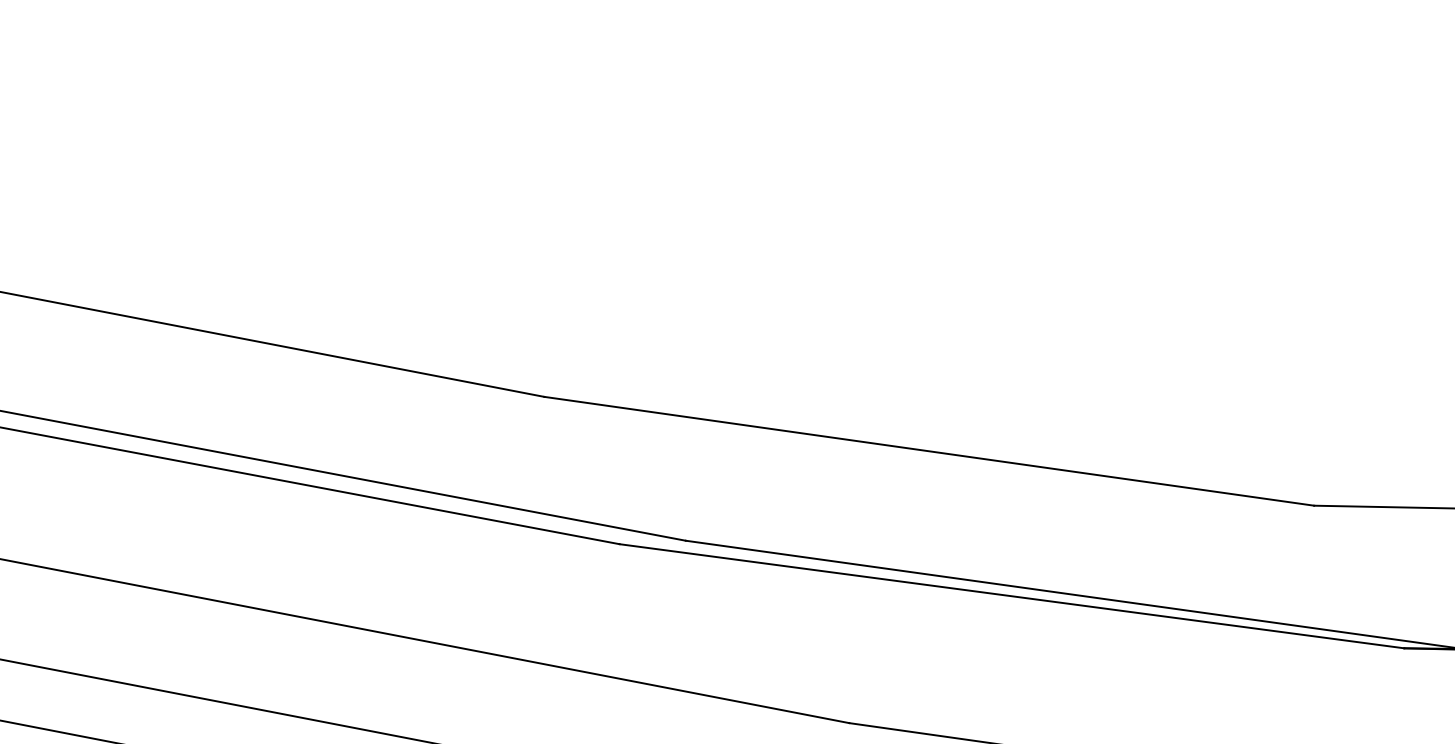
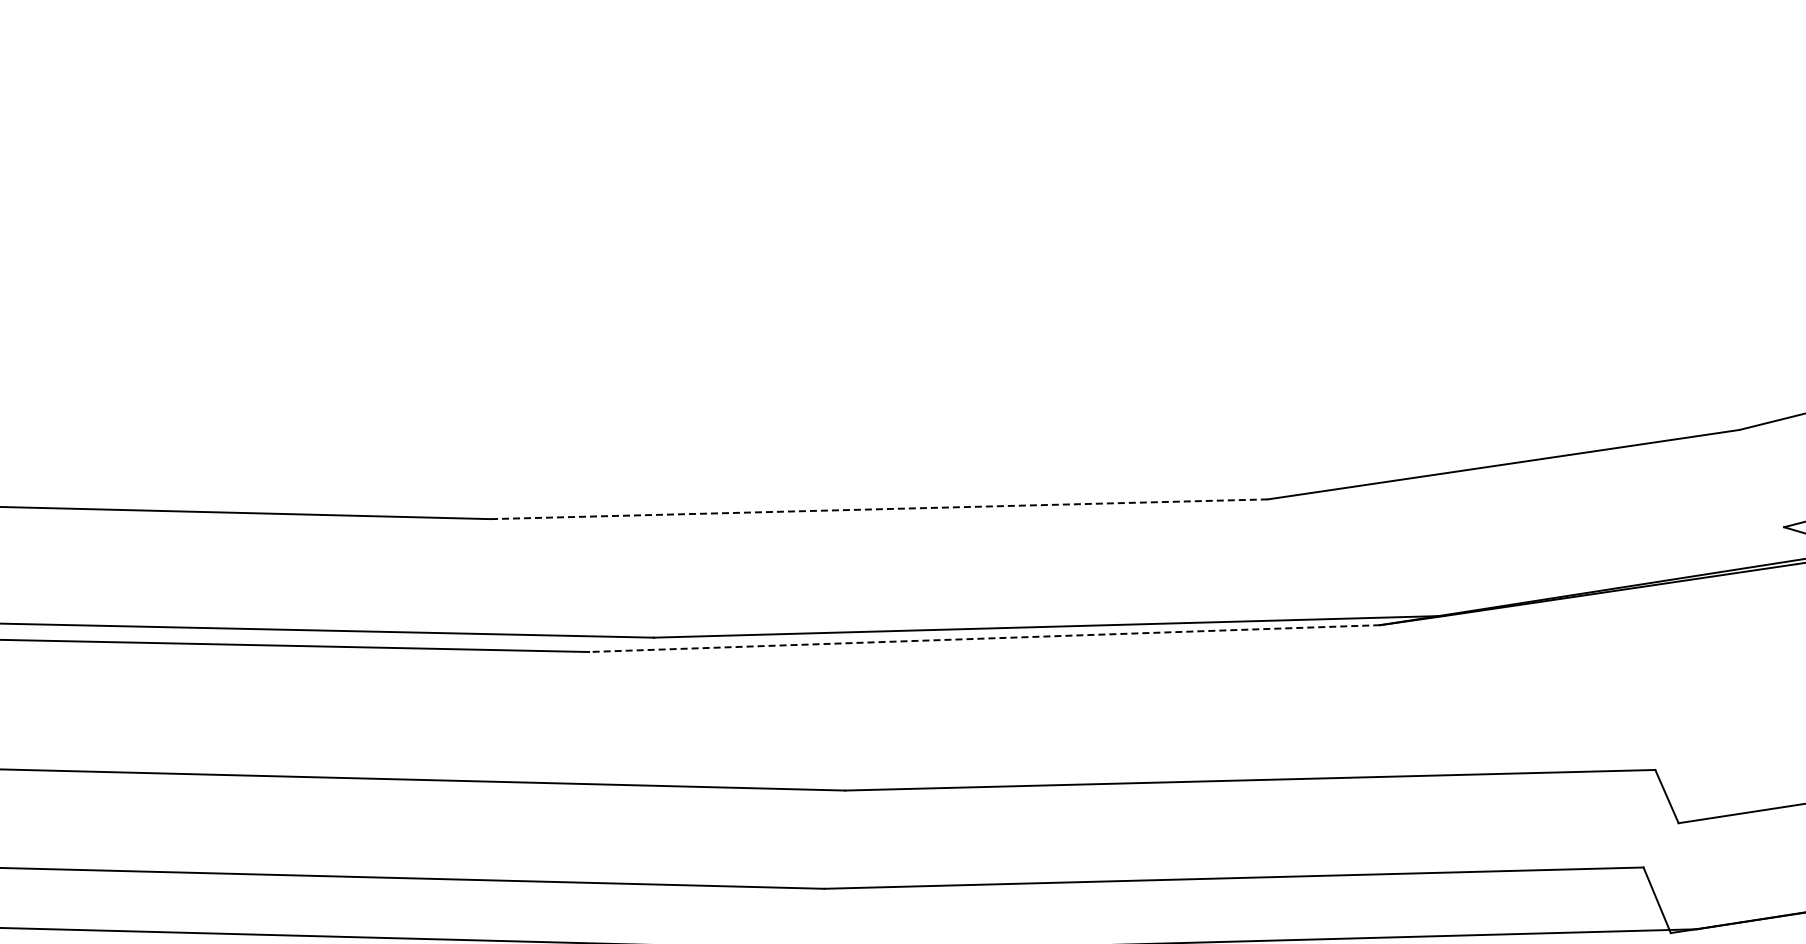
line: (929, 451) -> (879, 509), solid -> dashed
line: (1011, 596) -> (984, 638), solid -> dashed

